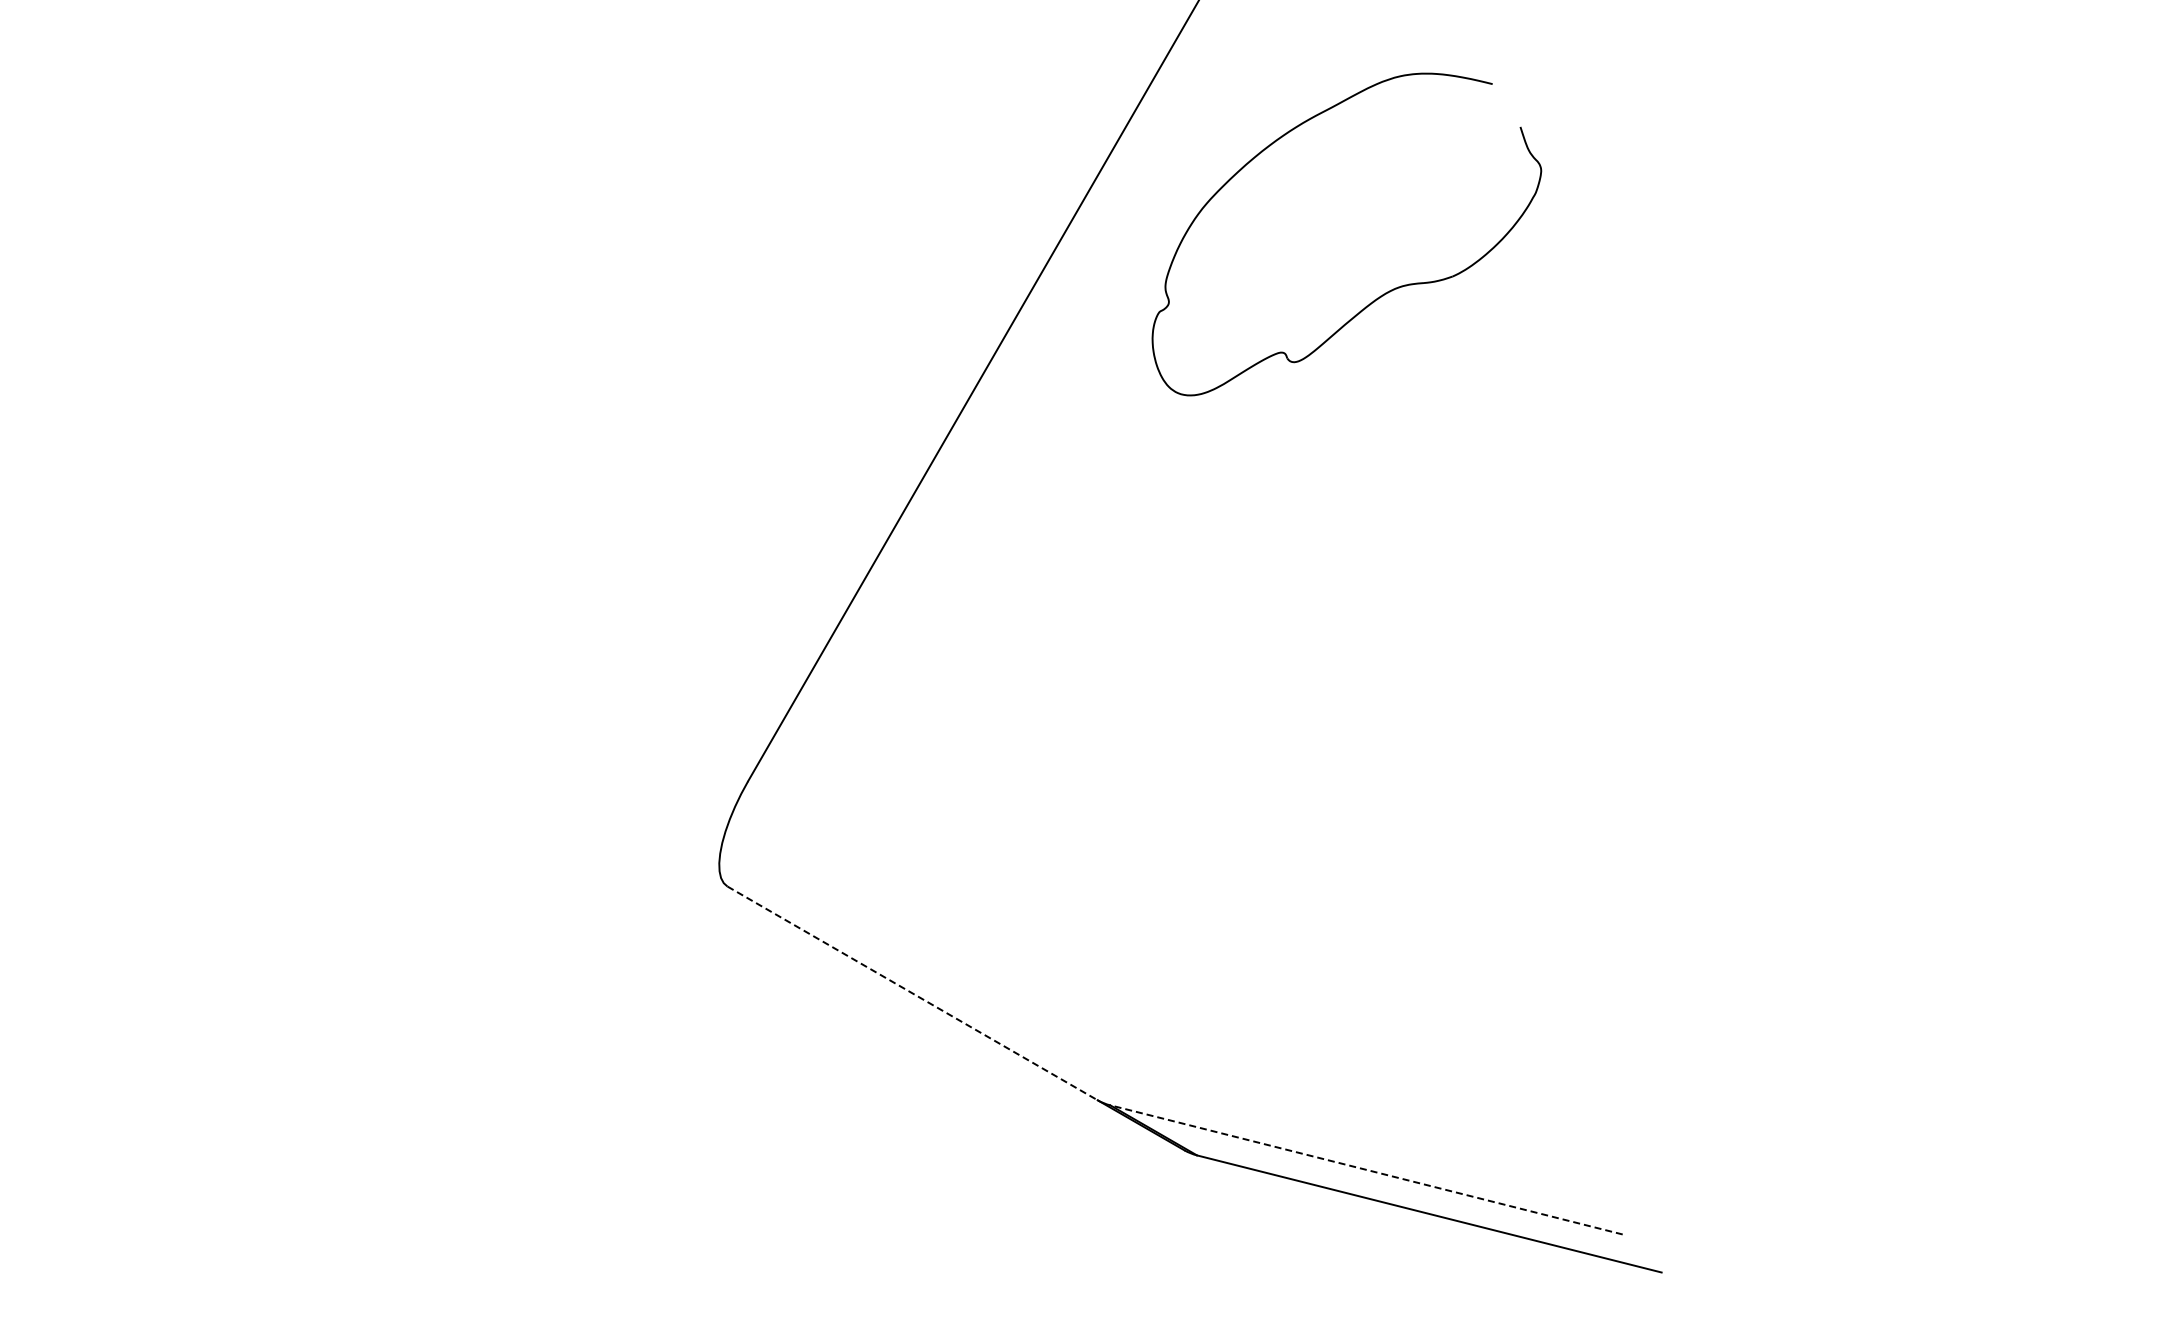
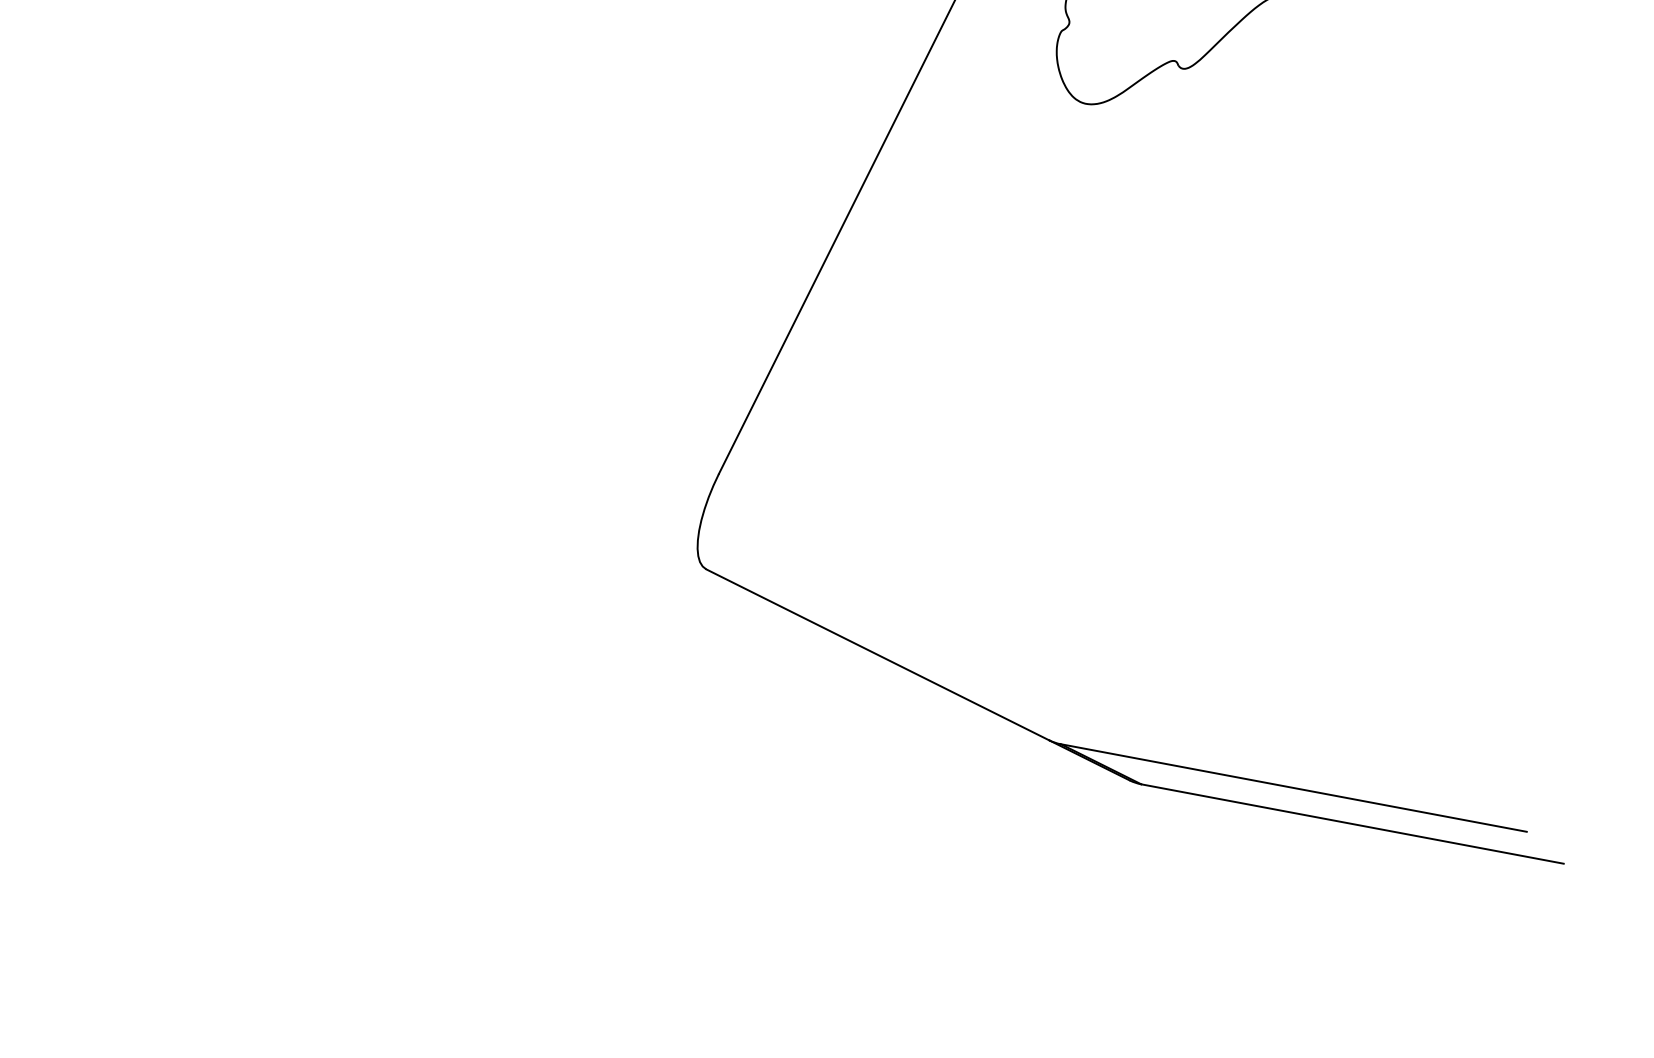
line: (912, 993) -> (877, 654), dashed -> solid
line: (1366, 1169) -> (1293, 787), dashed -> solid

